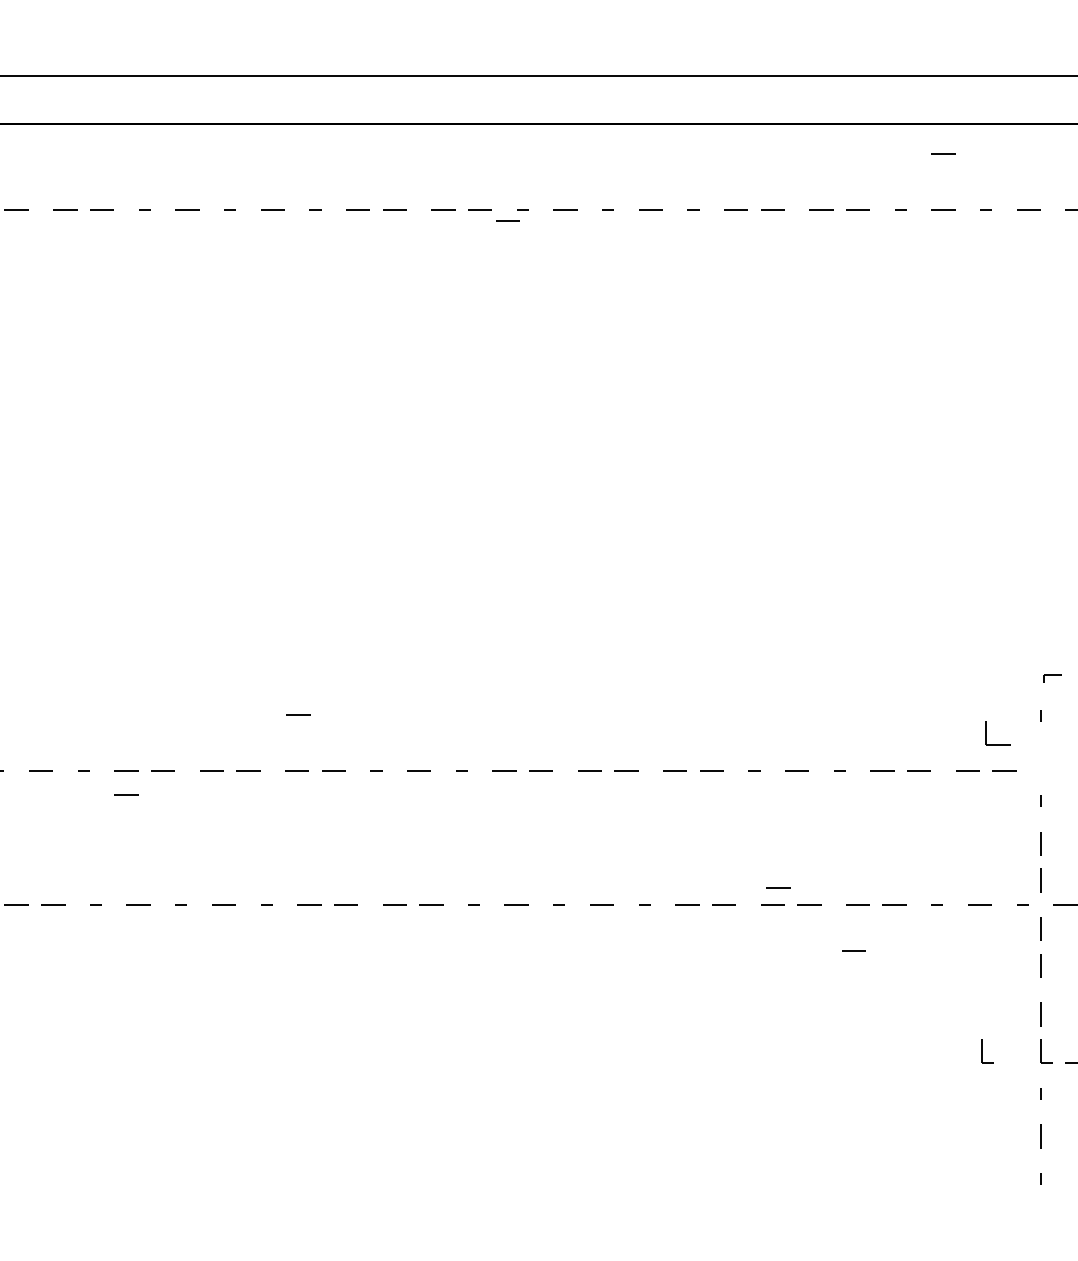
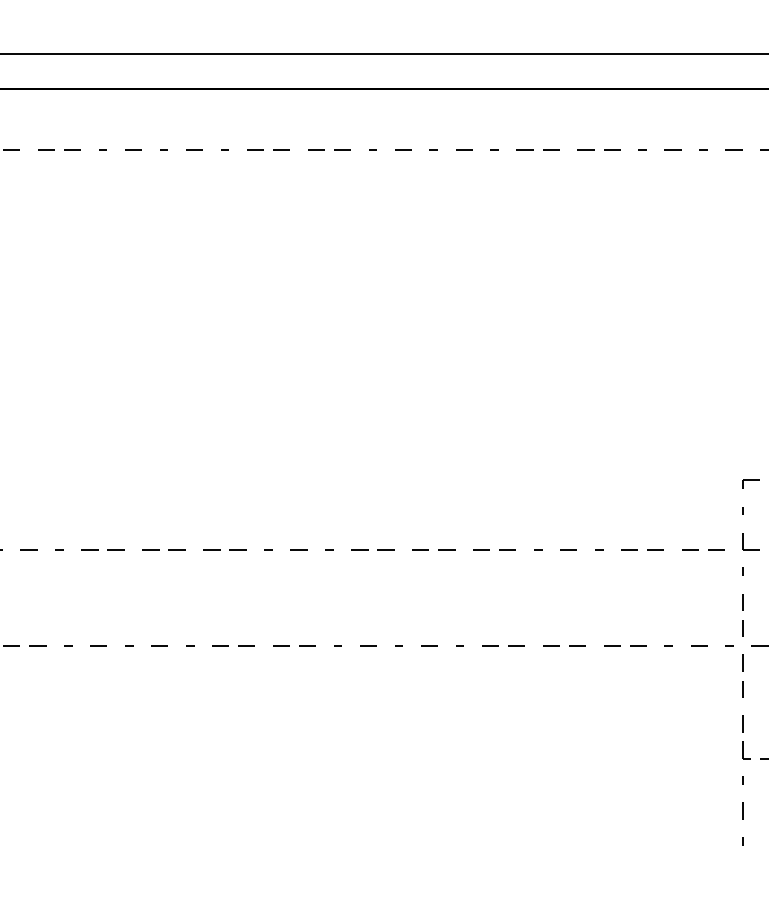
line: (942, 153) -> (672, 109), removed
line: (508, 220) -> (362, 157), removed
part: (1051, 677) -> (750, 483), size x1.43
line: (297, 713) -> (212, 509), removed
part: (987, 733) -> (743, 541), moved
line: (125, 793) -> (89, 566), removed
line: (778, 887) -> (555, 633), removed
line: (854, 950) -> (609, 678), removed
part: (987, 1051) -> (704, 750), removed

